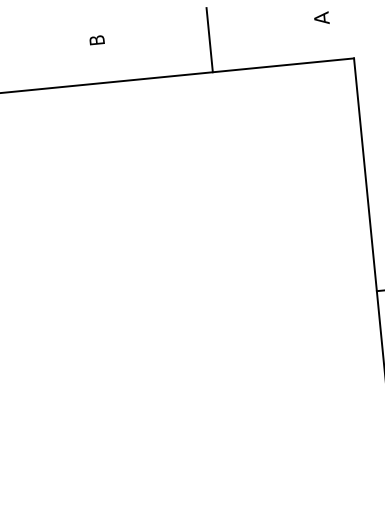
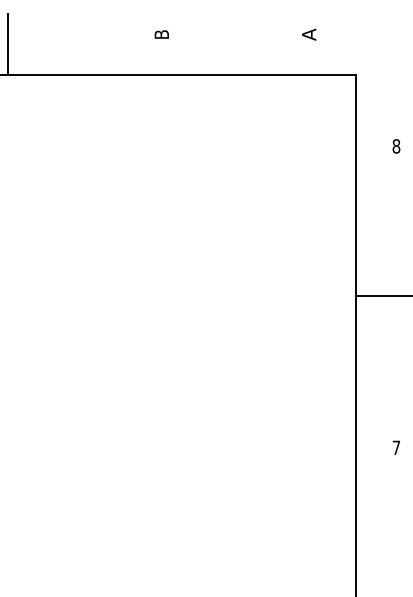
text: (322, 18) -> (309, 34), moved
line: (209, 39) -> (221, 44), removed
text: (96, 40) -> (161, 34), moved

